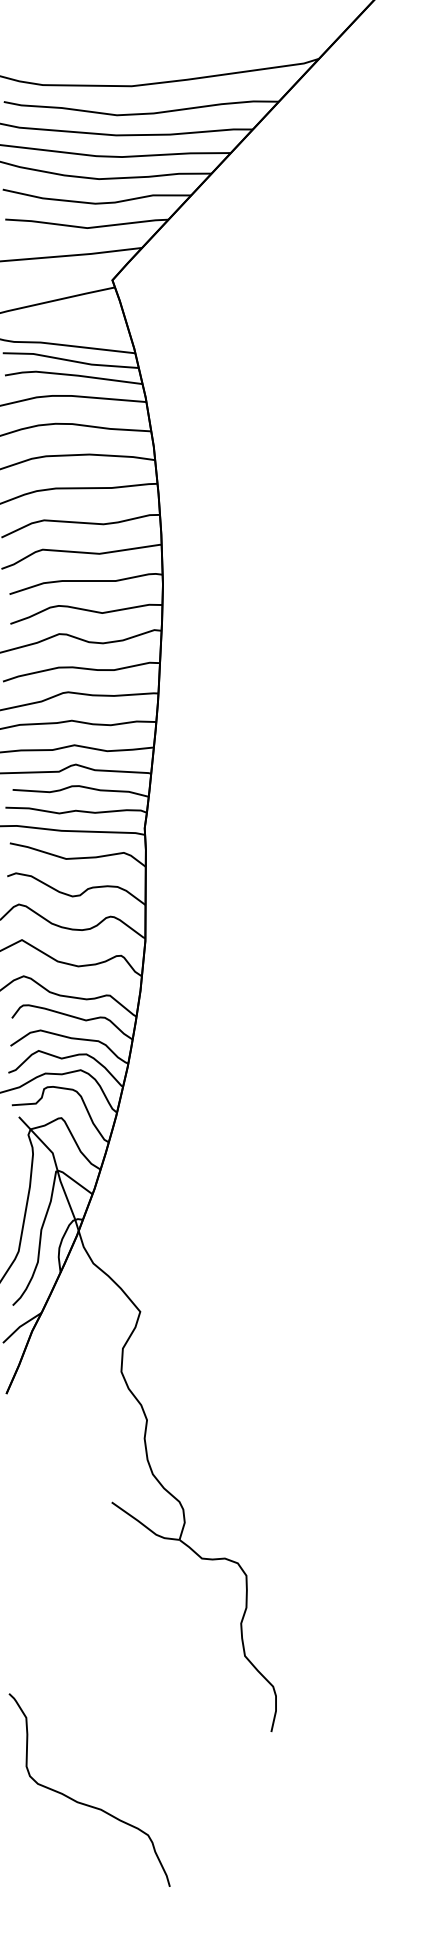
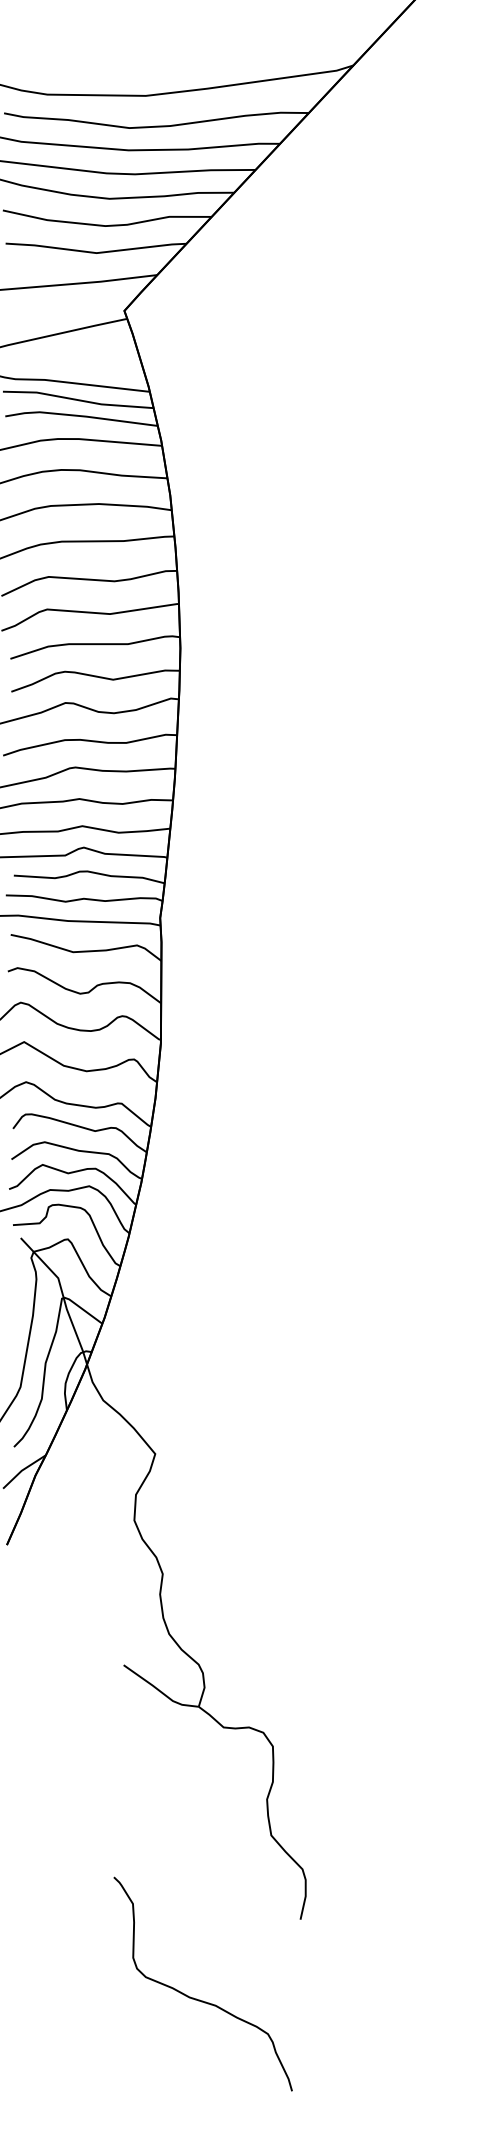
curve: (83, 1803) -> (196, 1998), moved

